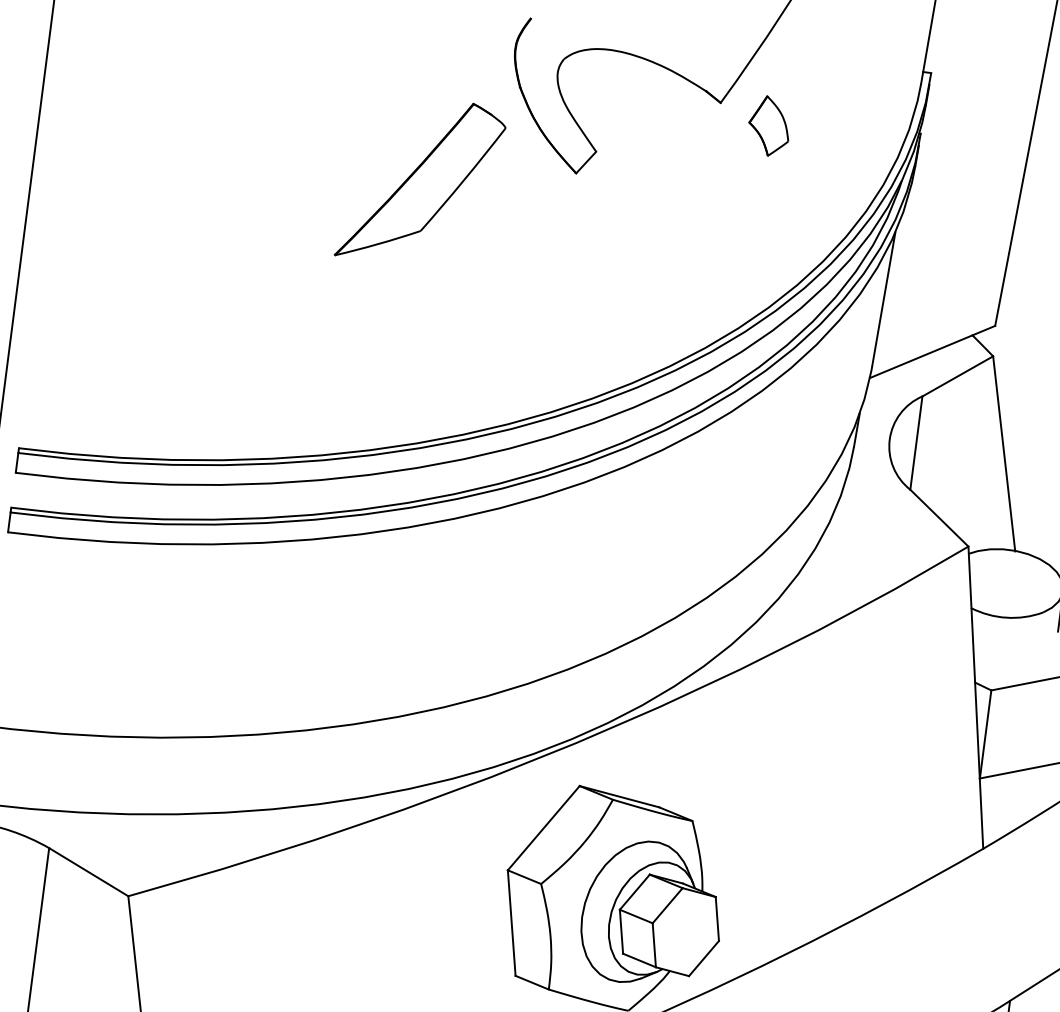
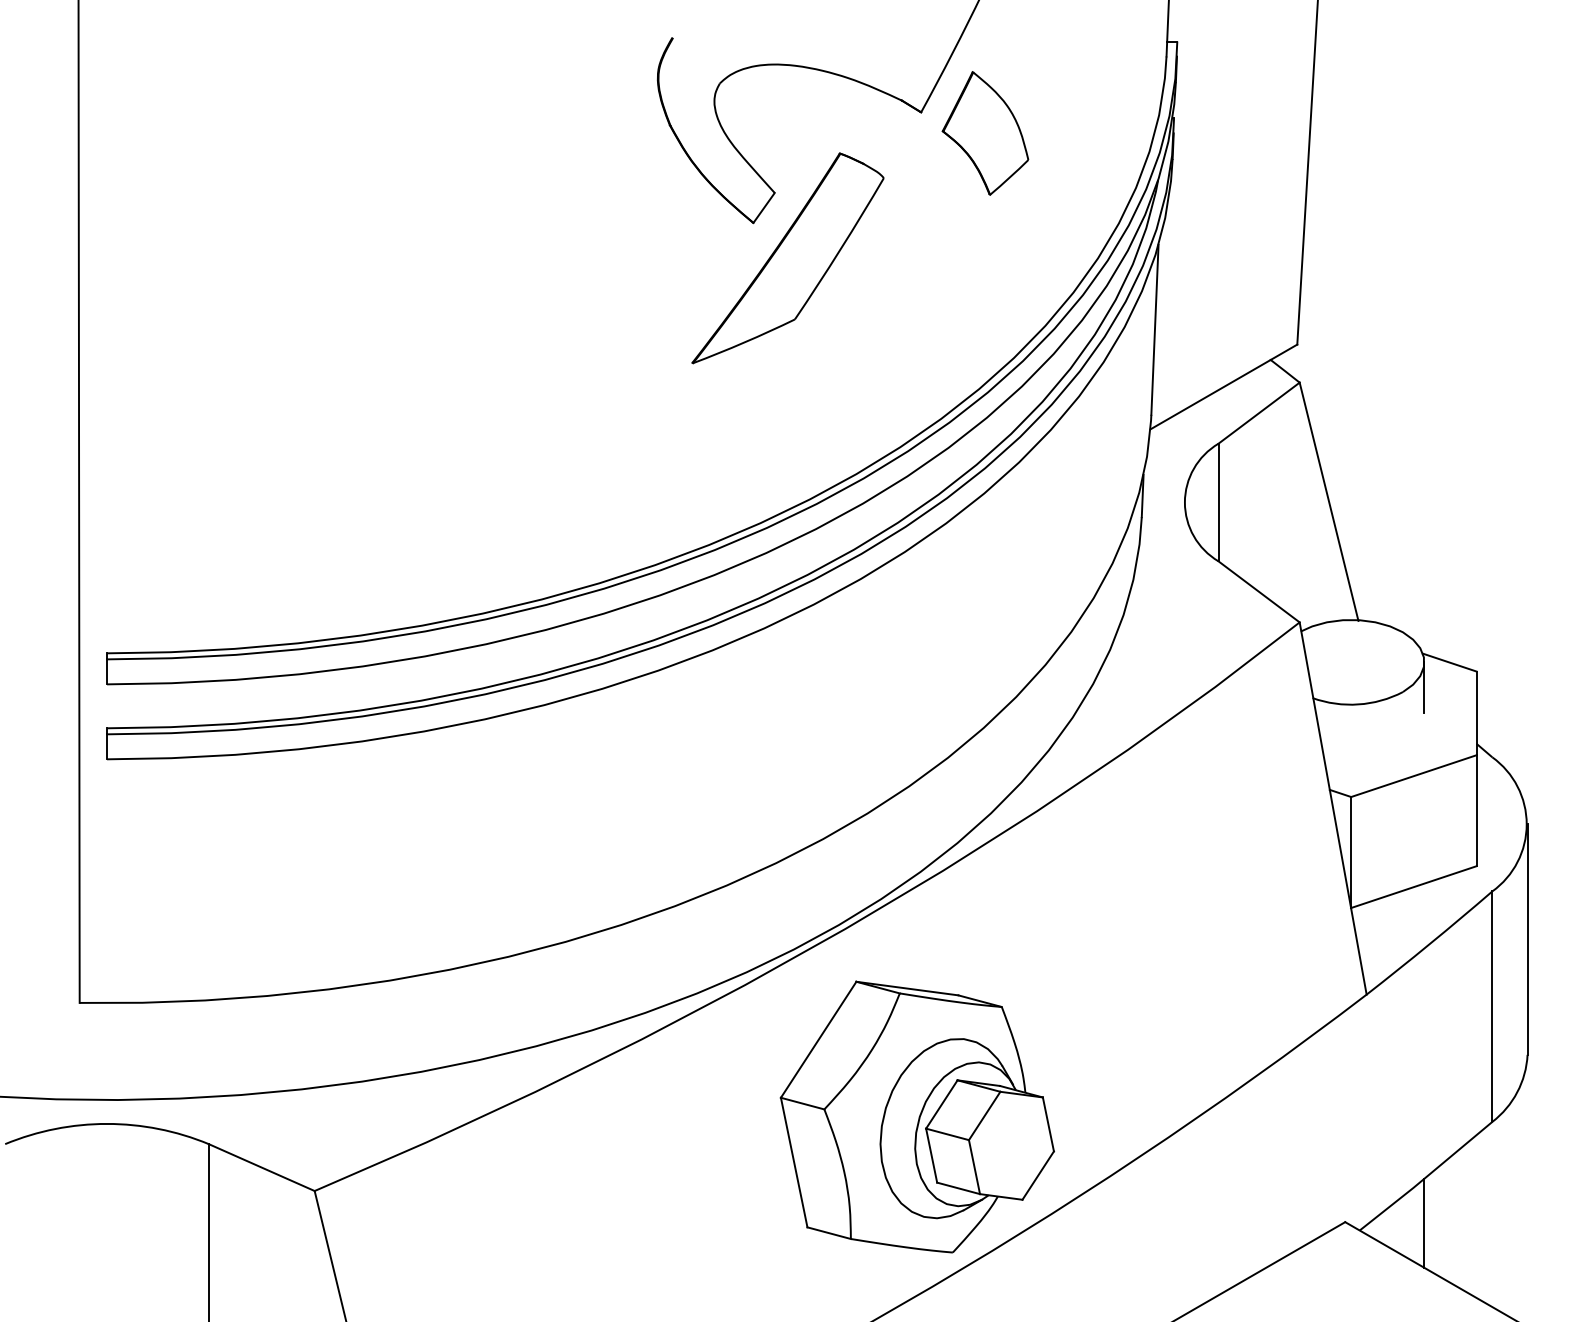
part: (769, 126) -> (985, 133), size x1.67
part: (421, 181) -> (787, 258), moved

